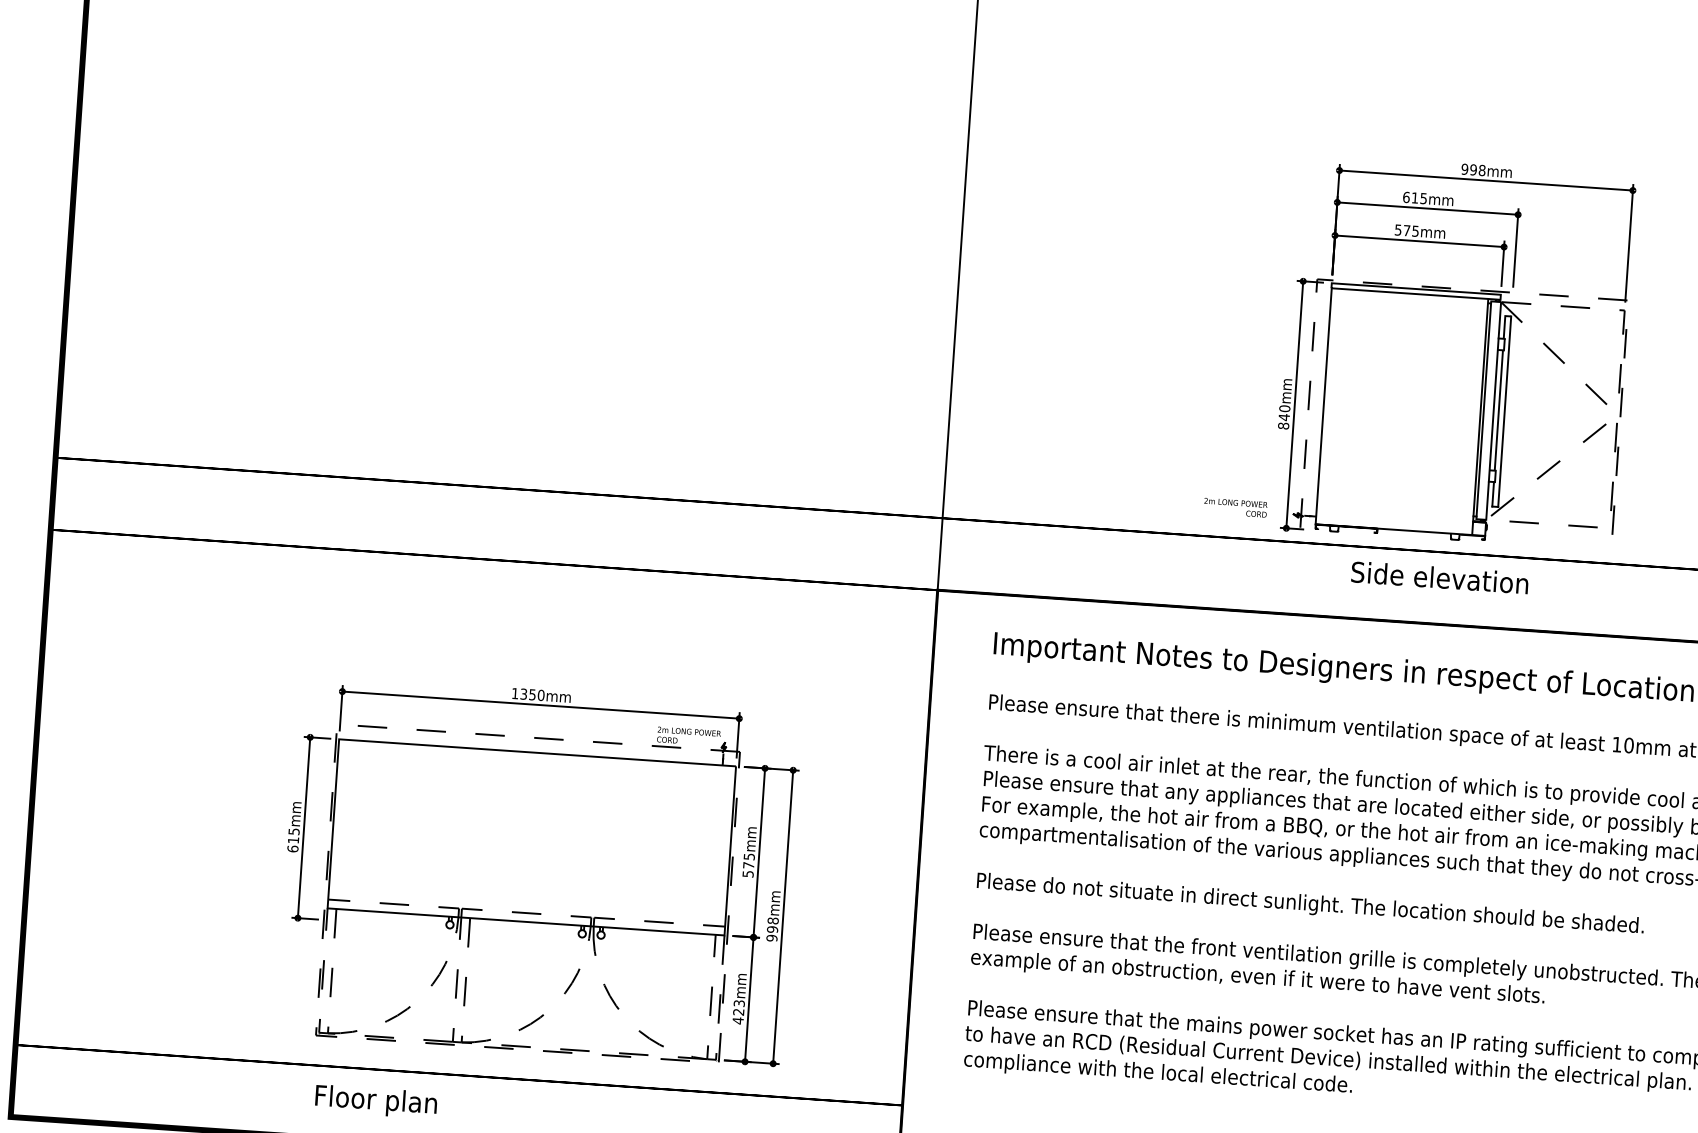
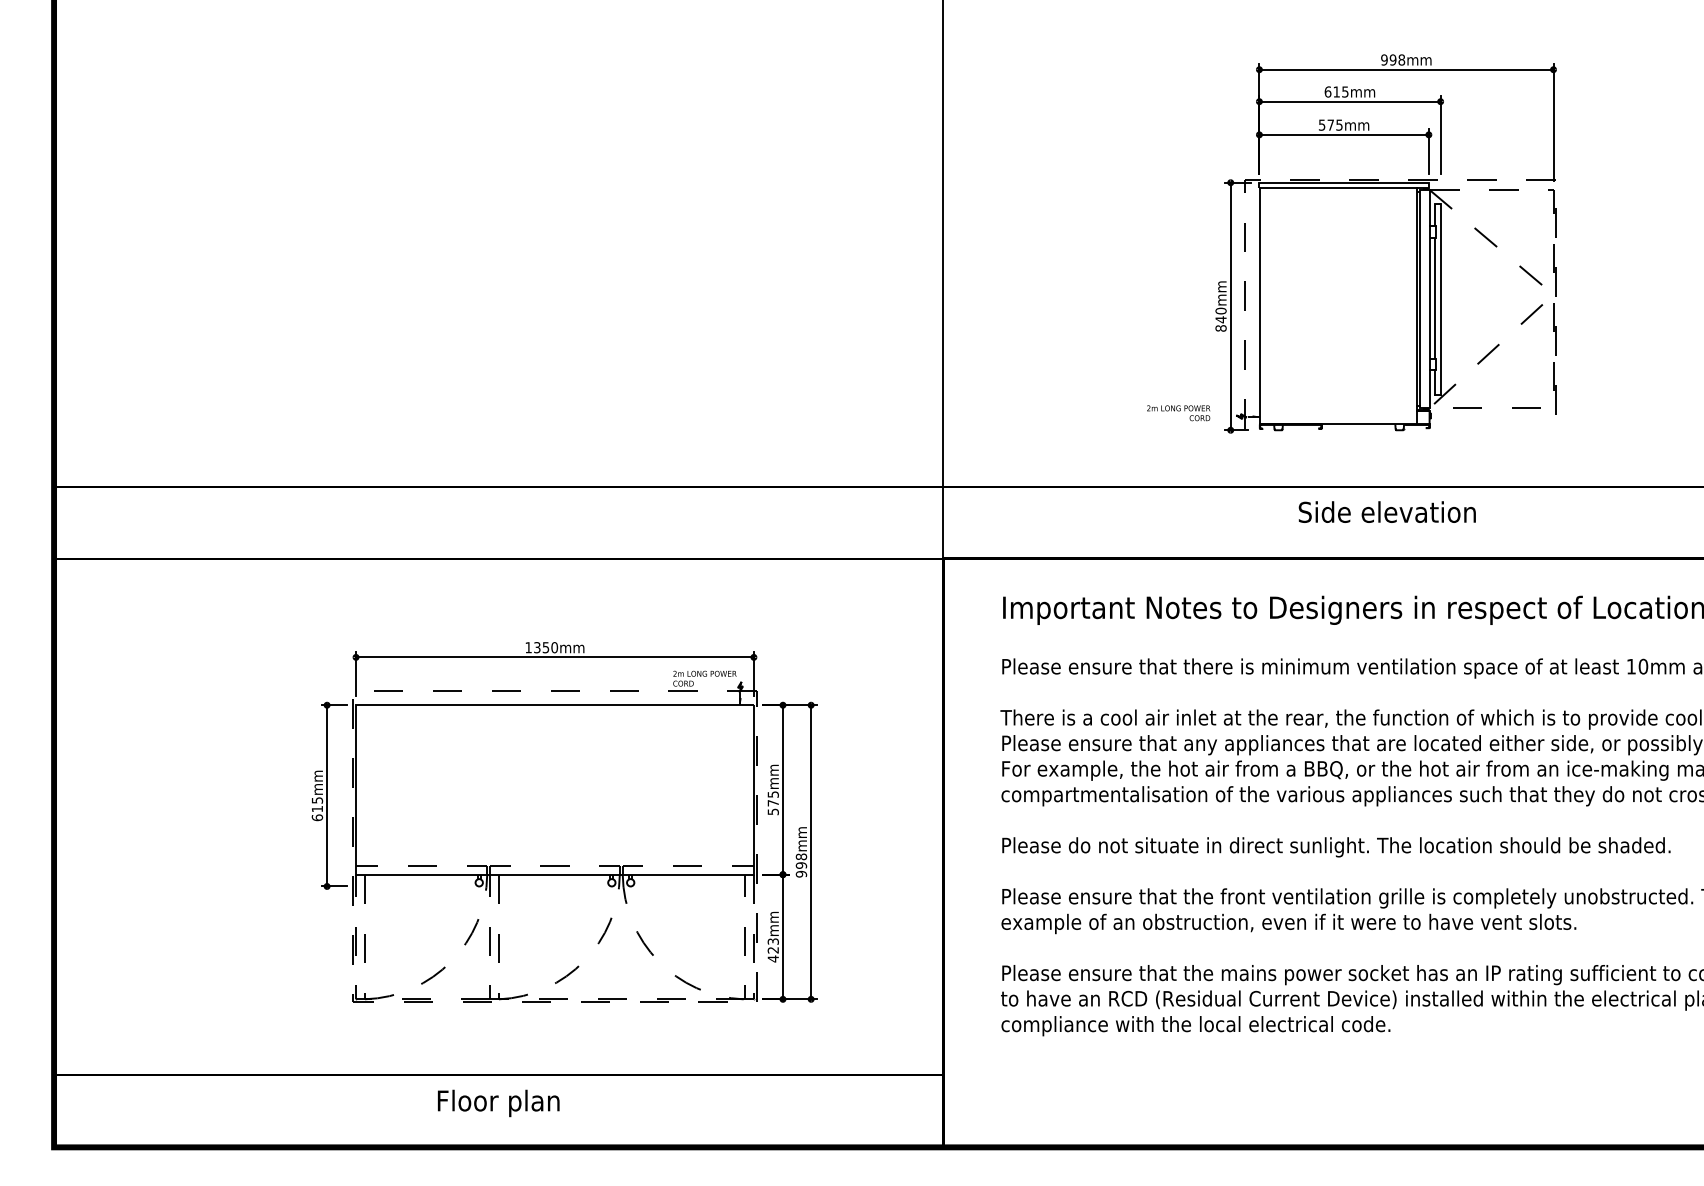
part: (1419, 350) -> (1351, 243), moved
text: (1439, 577) -> (1386, 511), moved
part: (539, 870) -> (564, 822), moved
text: (376, 1101) -> (498, 1103), moved

